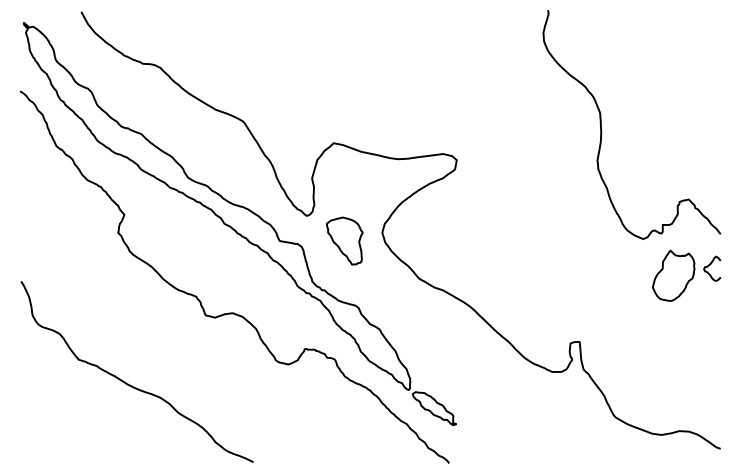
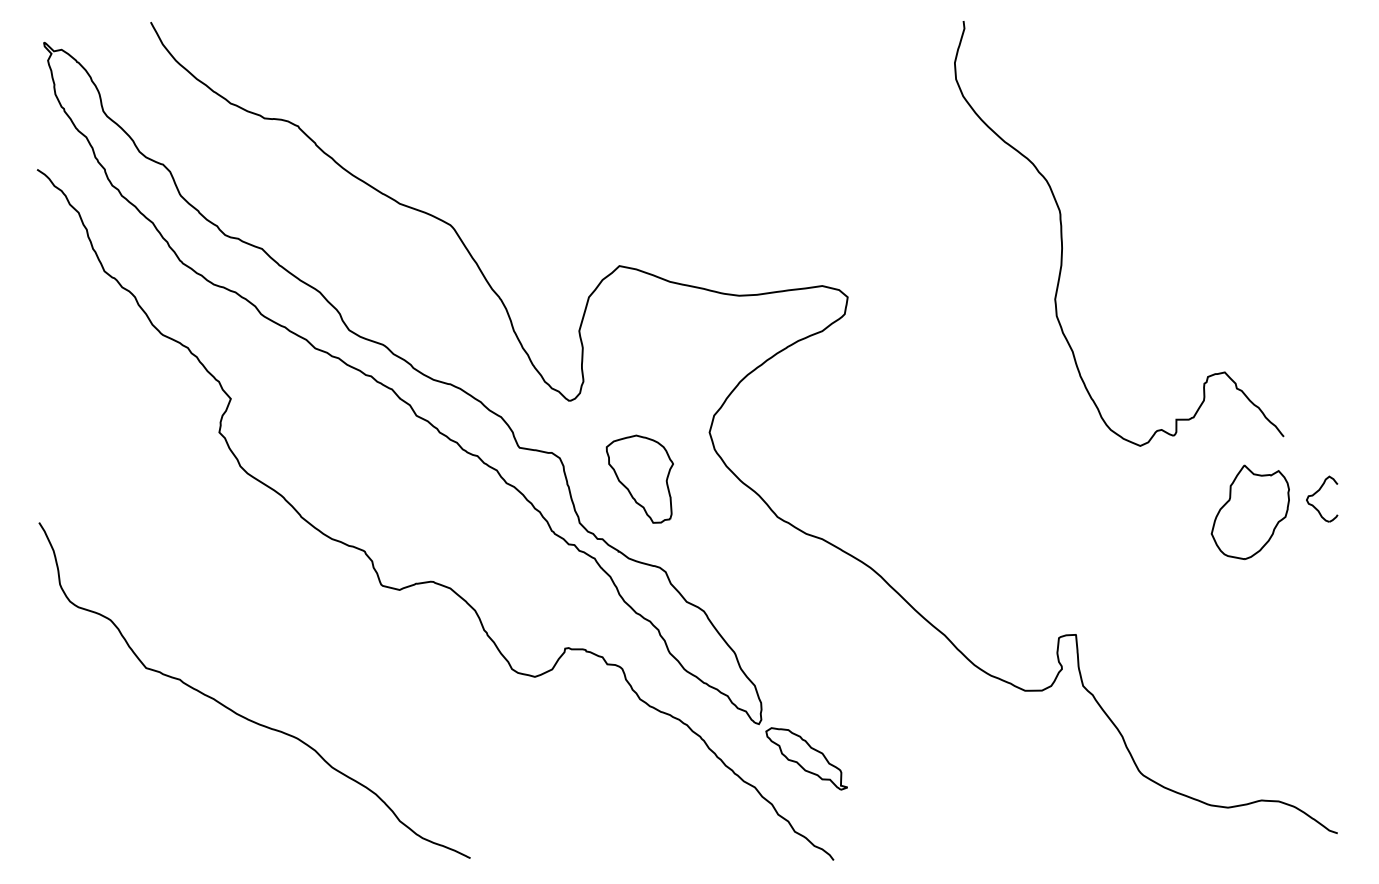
curve: (602, 130) -> (1064, 244), moved
part: (344, 240) -> (639, 478), moved

